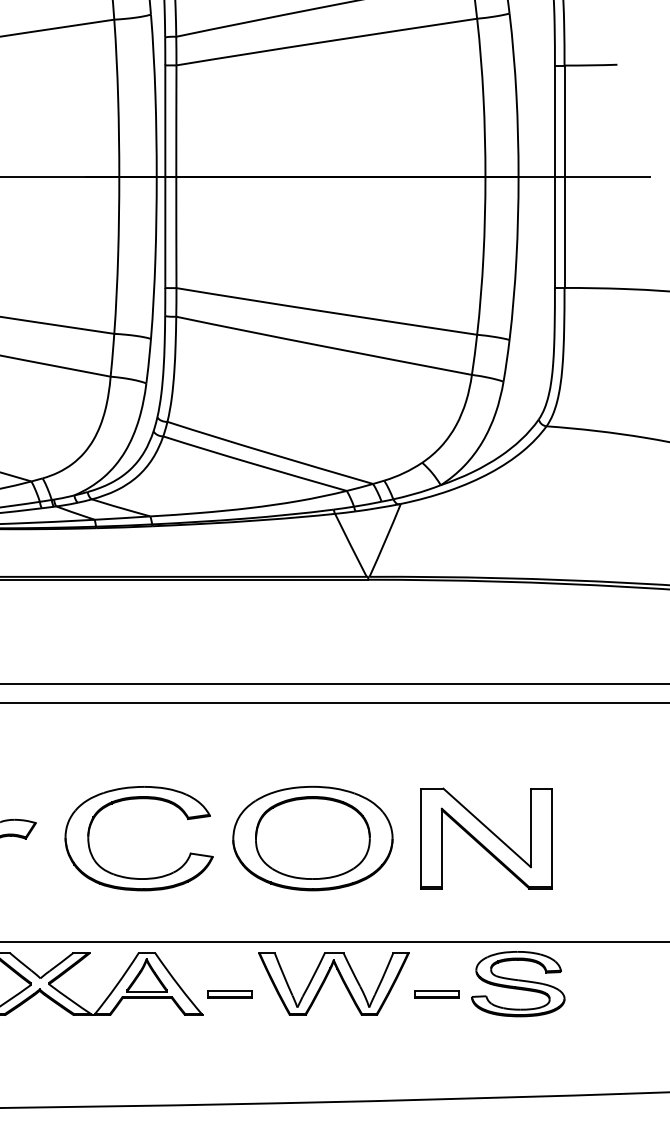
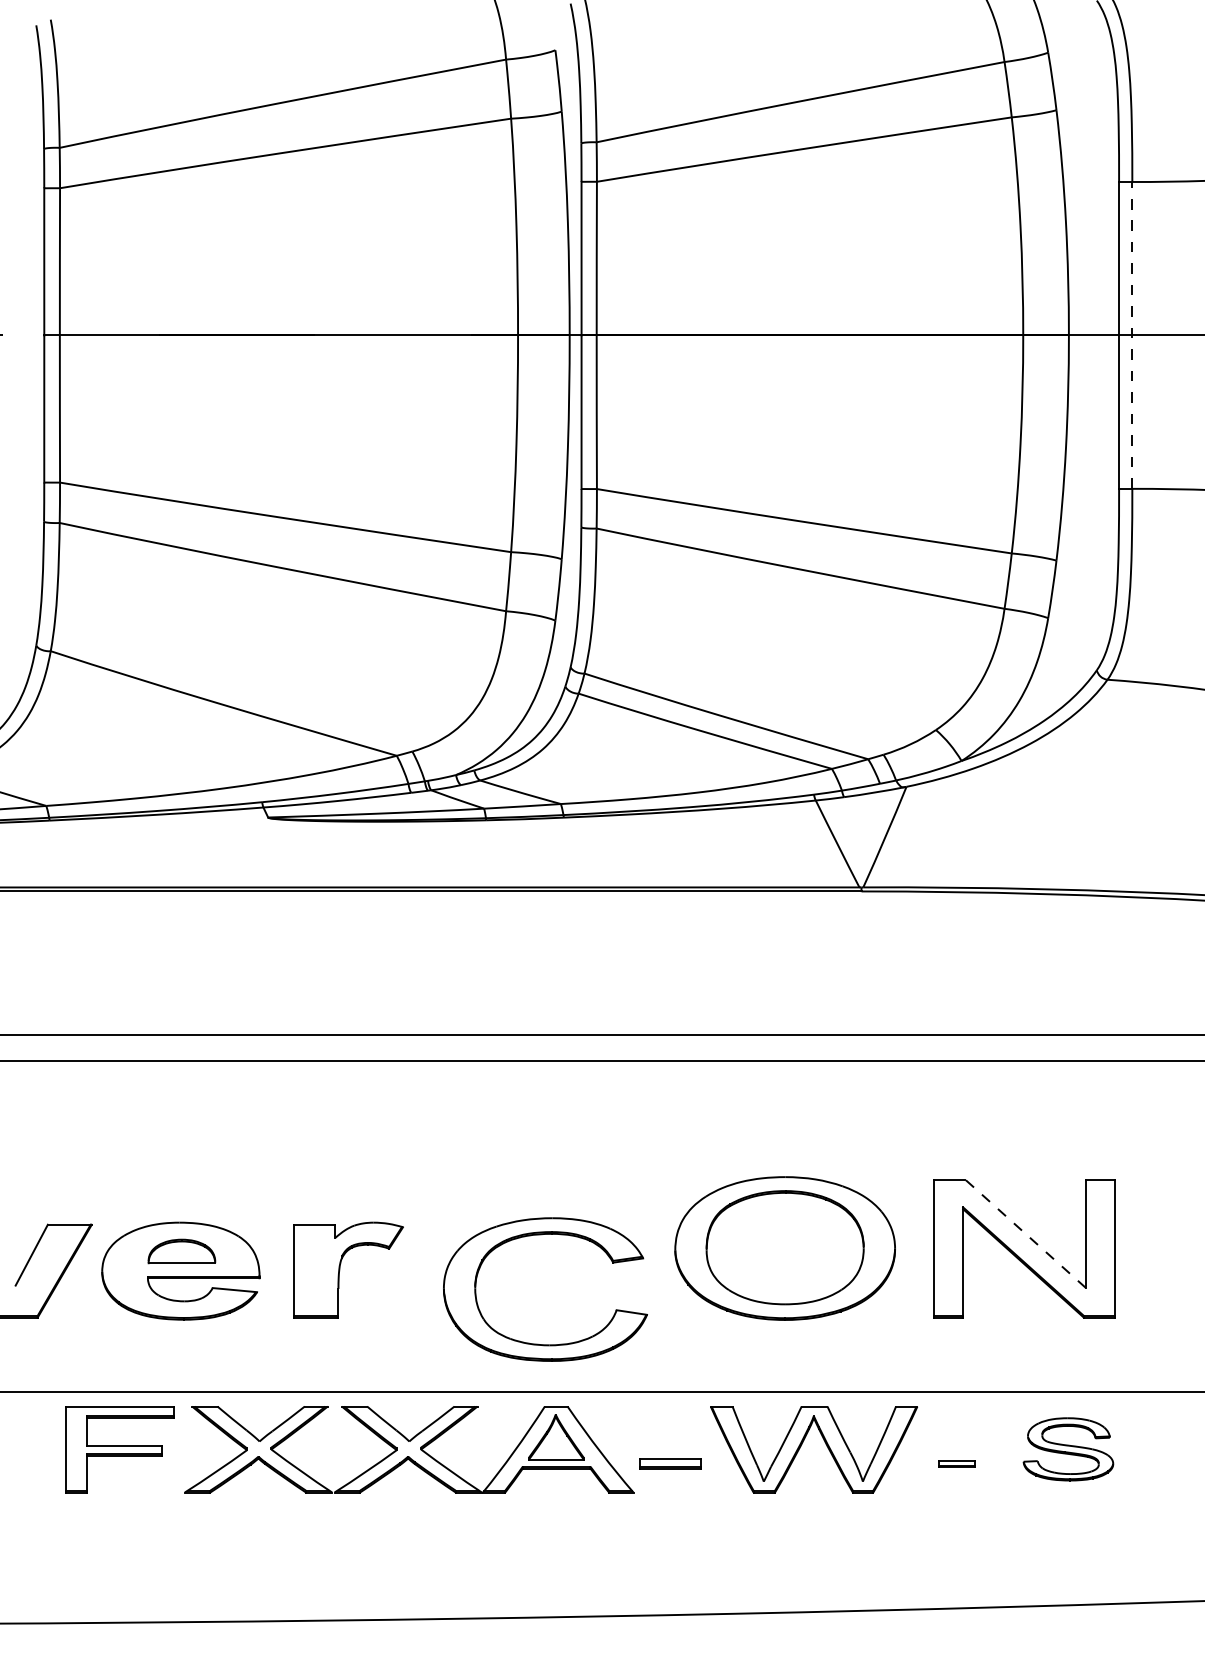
line: (564, 176) -> (1132, 334), solid -> dashed
part: (137, 799) -> (542, 1235), moved
line: (487, 827) -> (1025, 1233), solid -> dashed
part: (518, 984) -> (1068, 1449), size x0.7
part: (437, 994) -> (956, 1463), size x0.6

